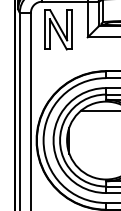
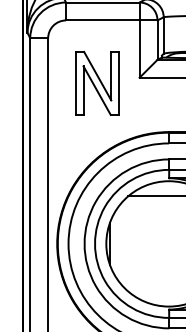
part: (58, 29) -> (97, 82), moved

